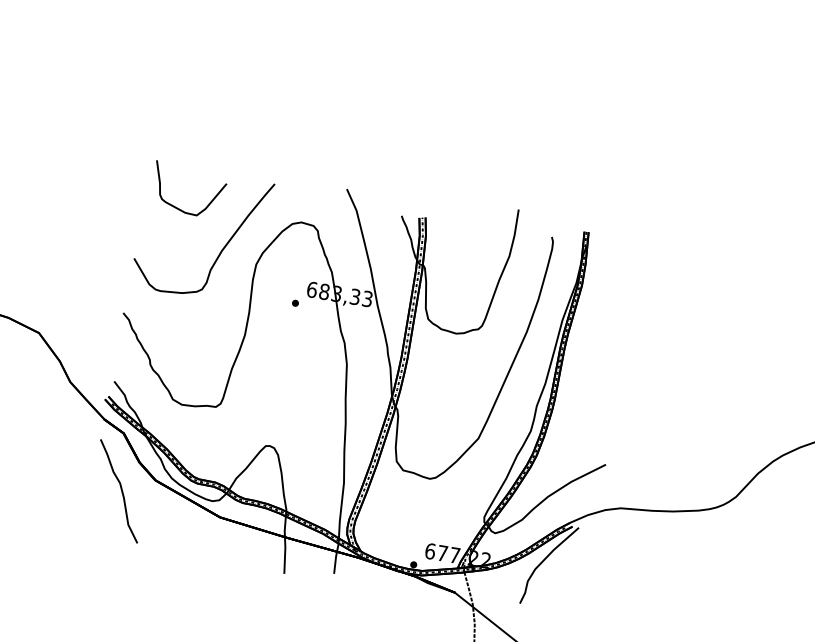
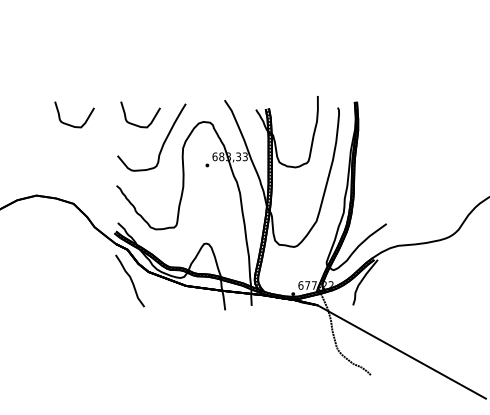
curve: (59, 187) -> (71, 124), added

